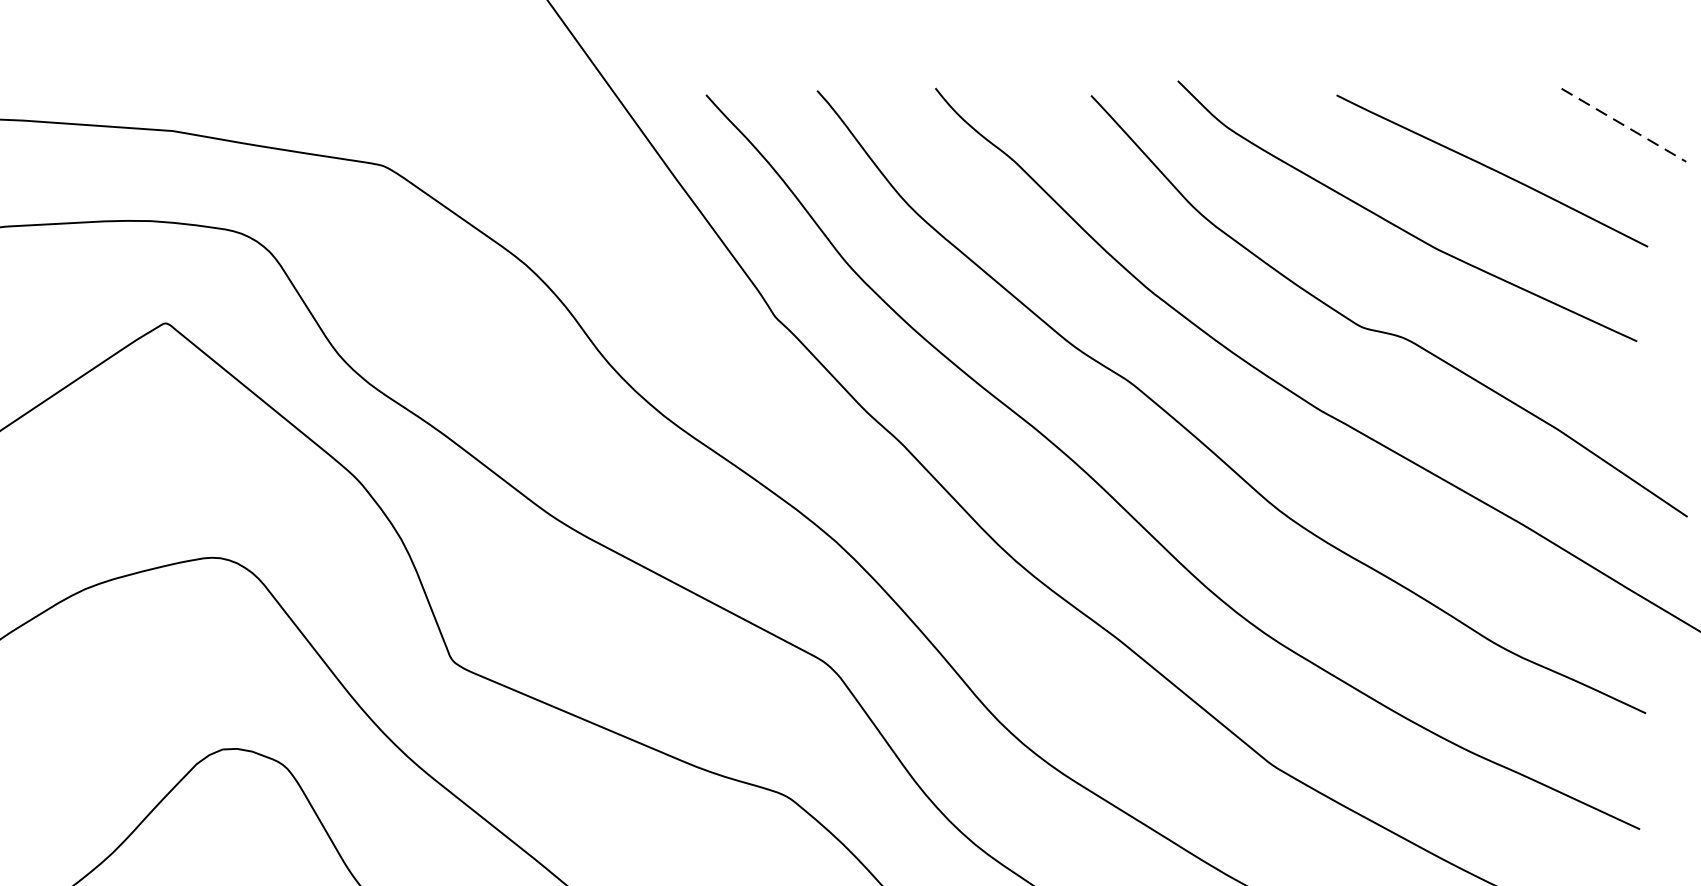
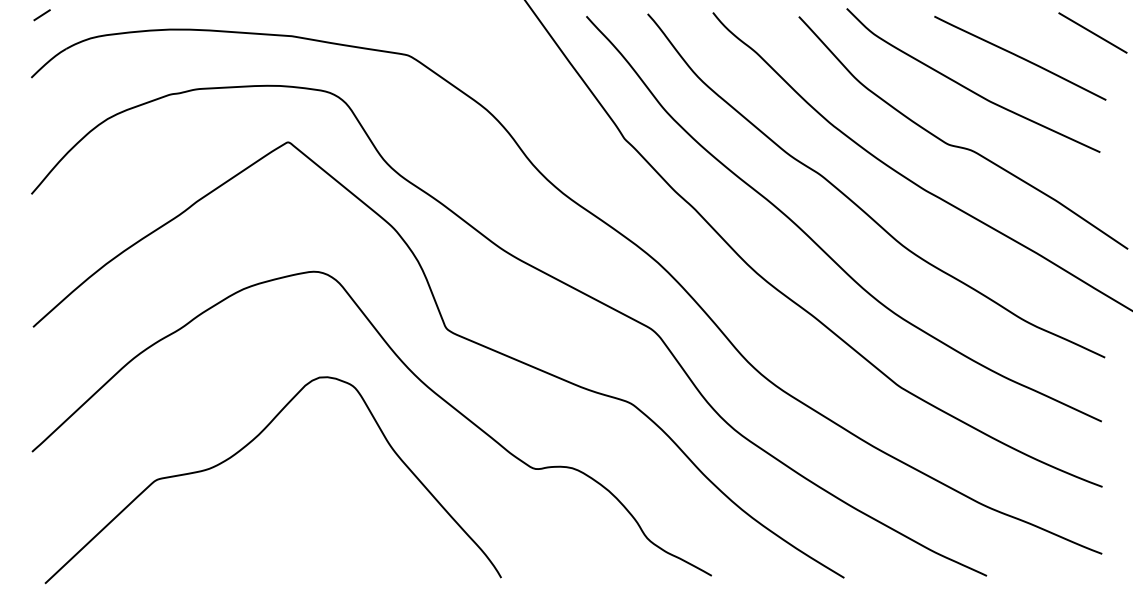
line: (1623, 126) -> (1092, 33), dashed -> solid

